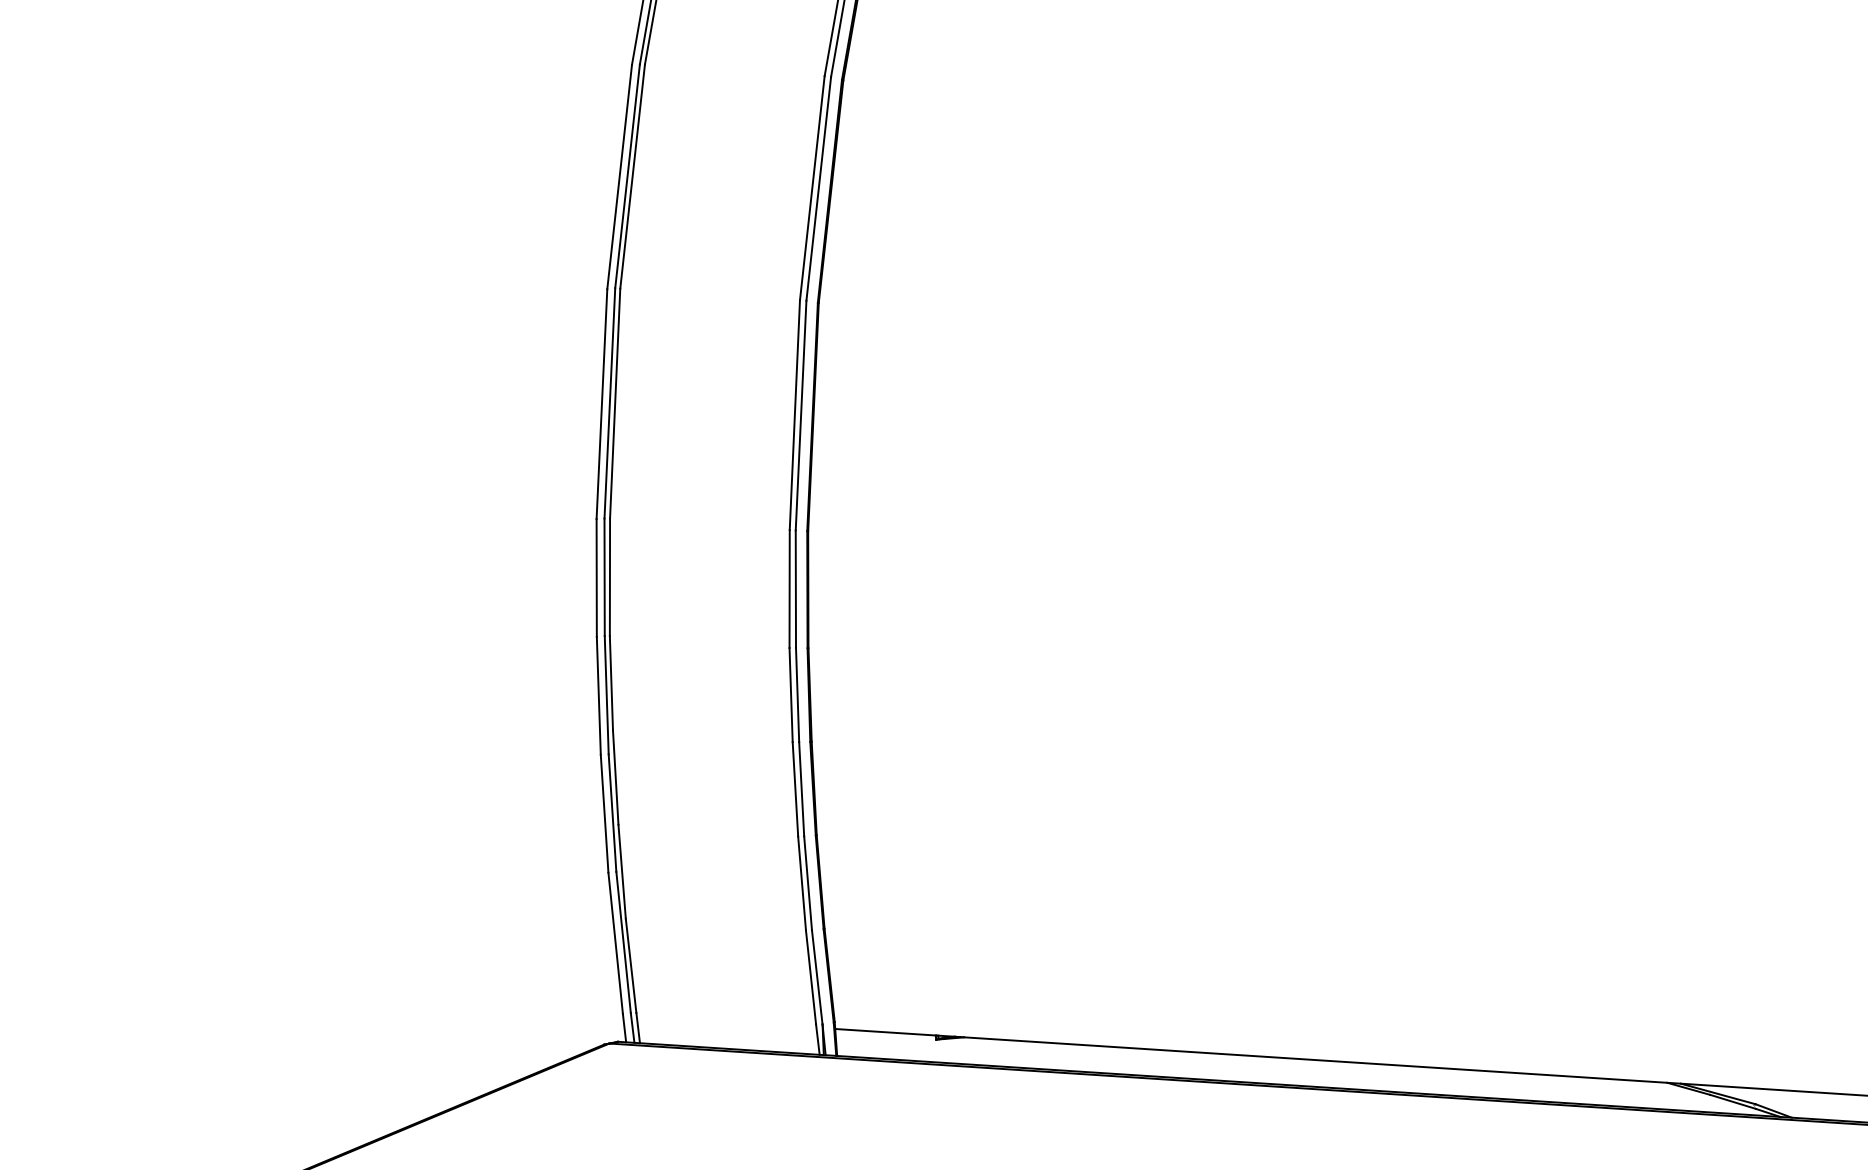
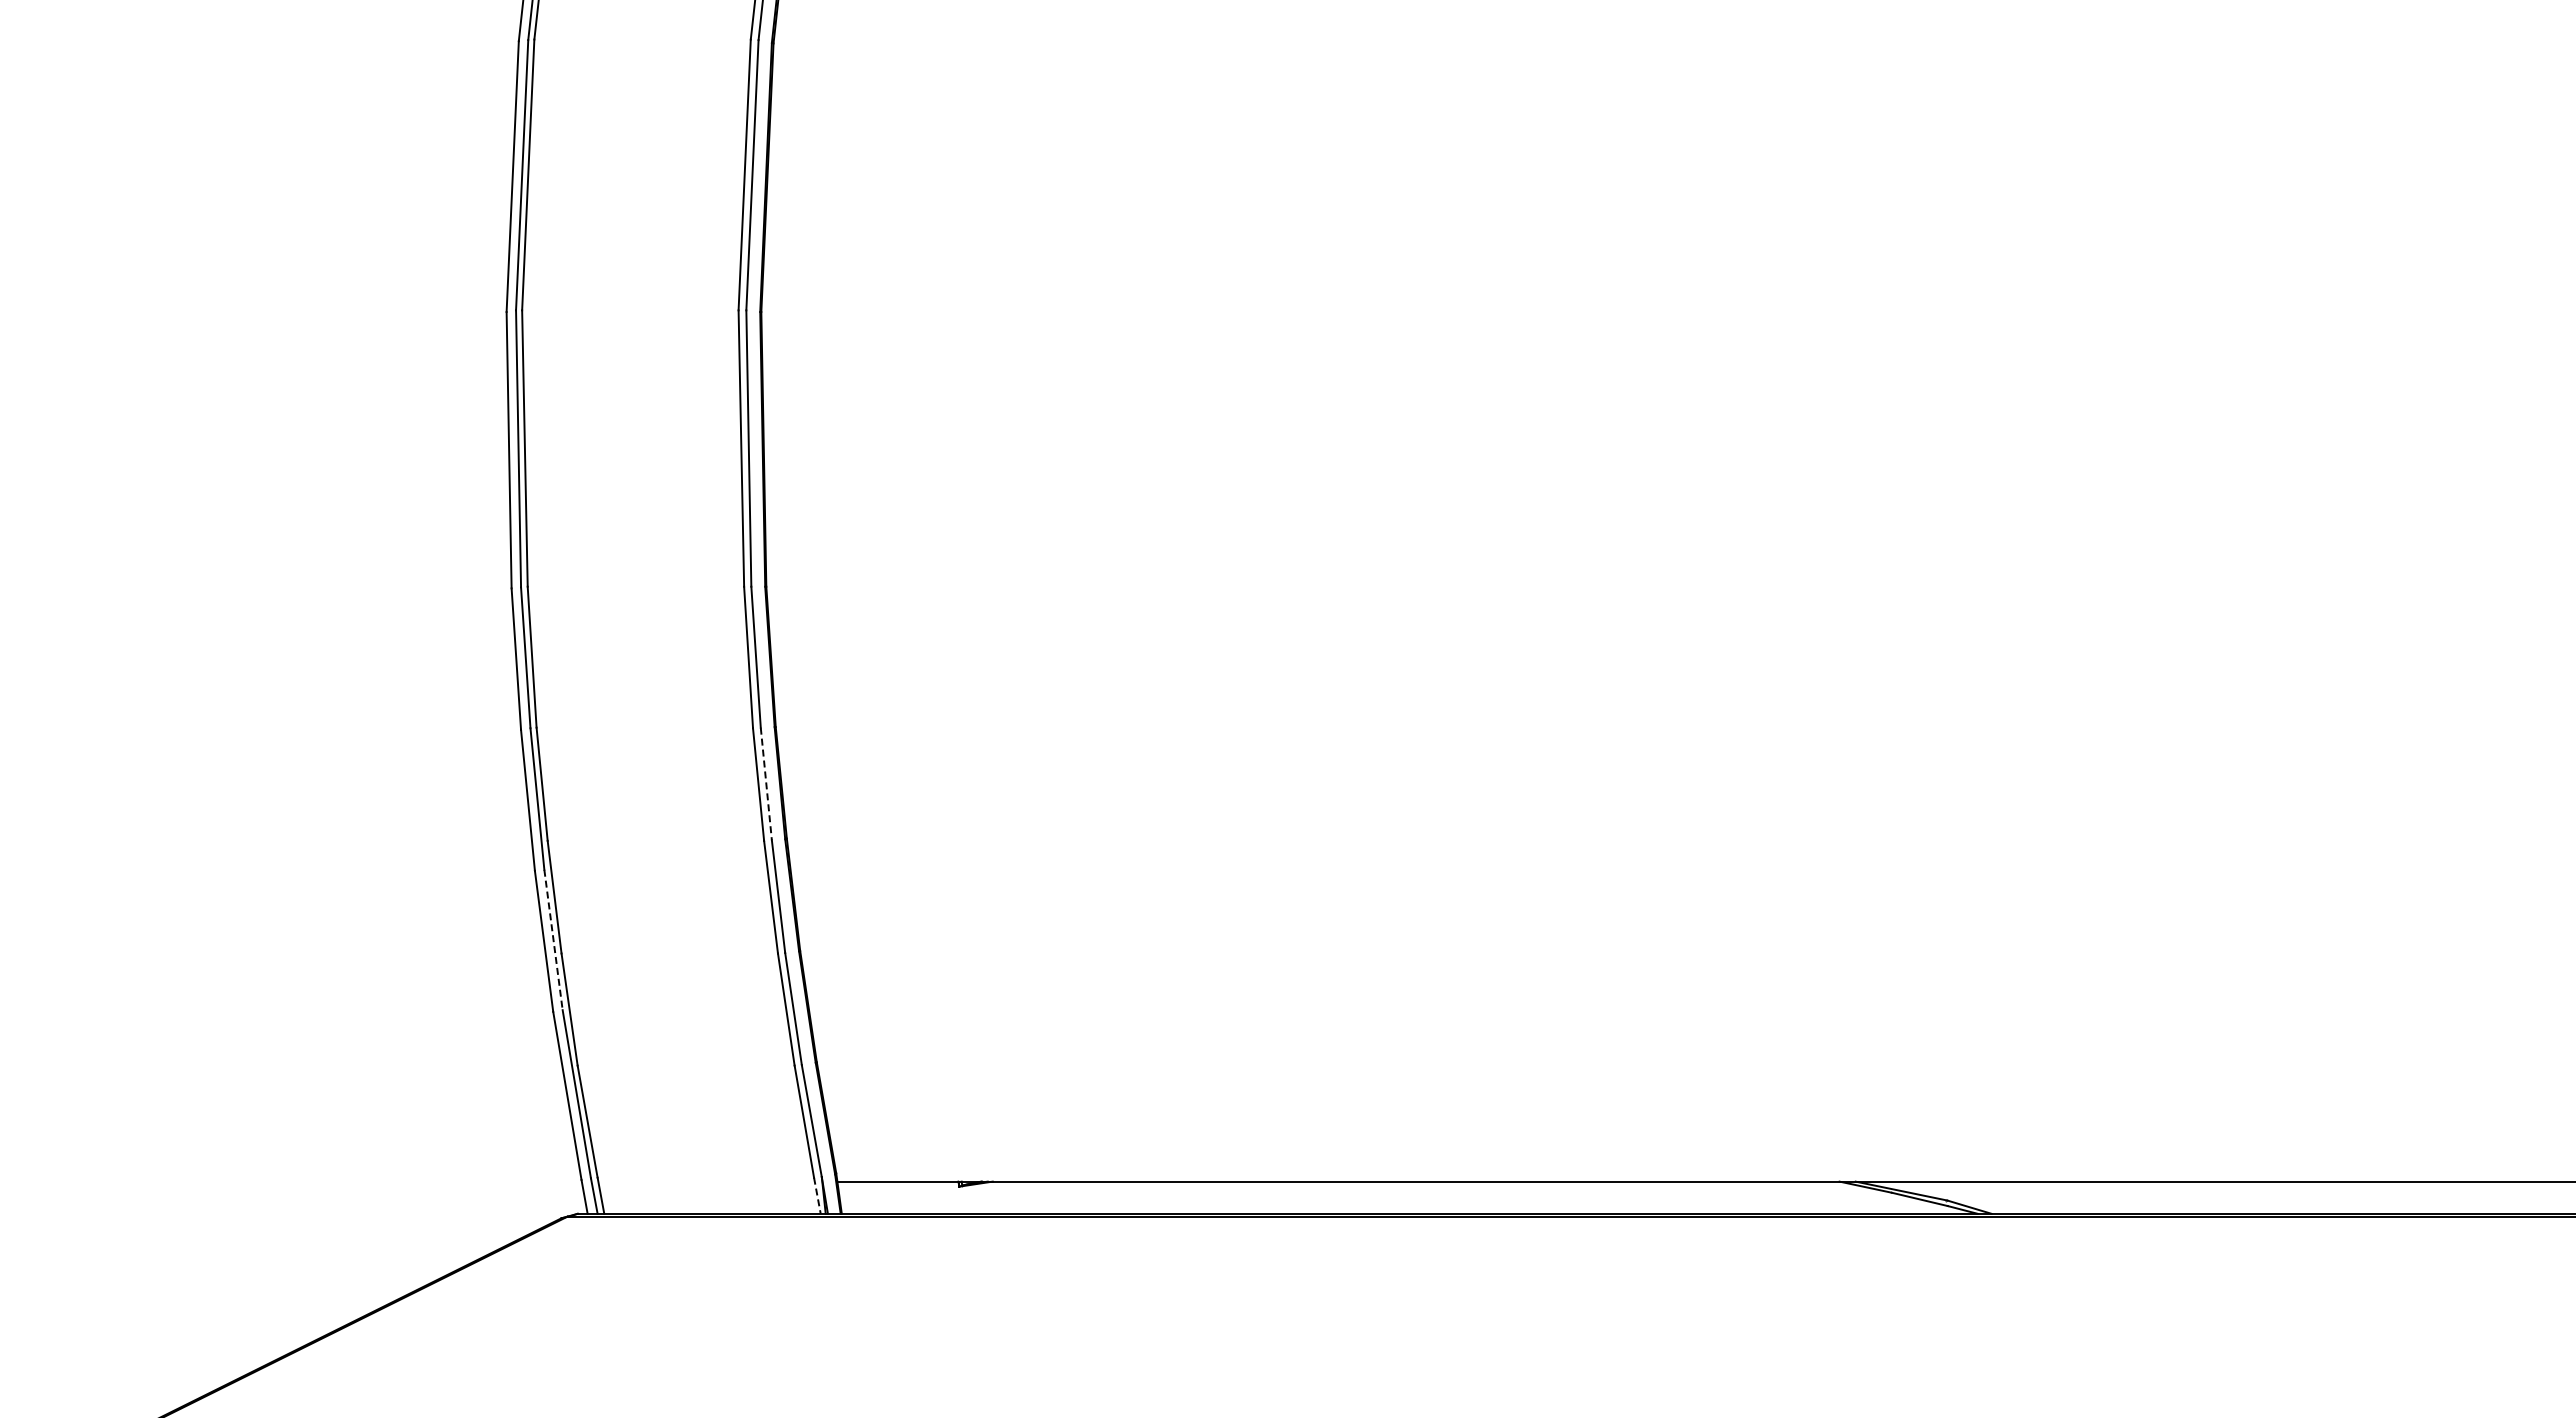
line: (797, 695) -> (766, 784), solid -> dashed
line: (612, 812) -> (553, 939), solid -> dashed
line: (817, 1040) -> (817, 1196), solid -> dashed

